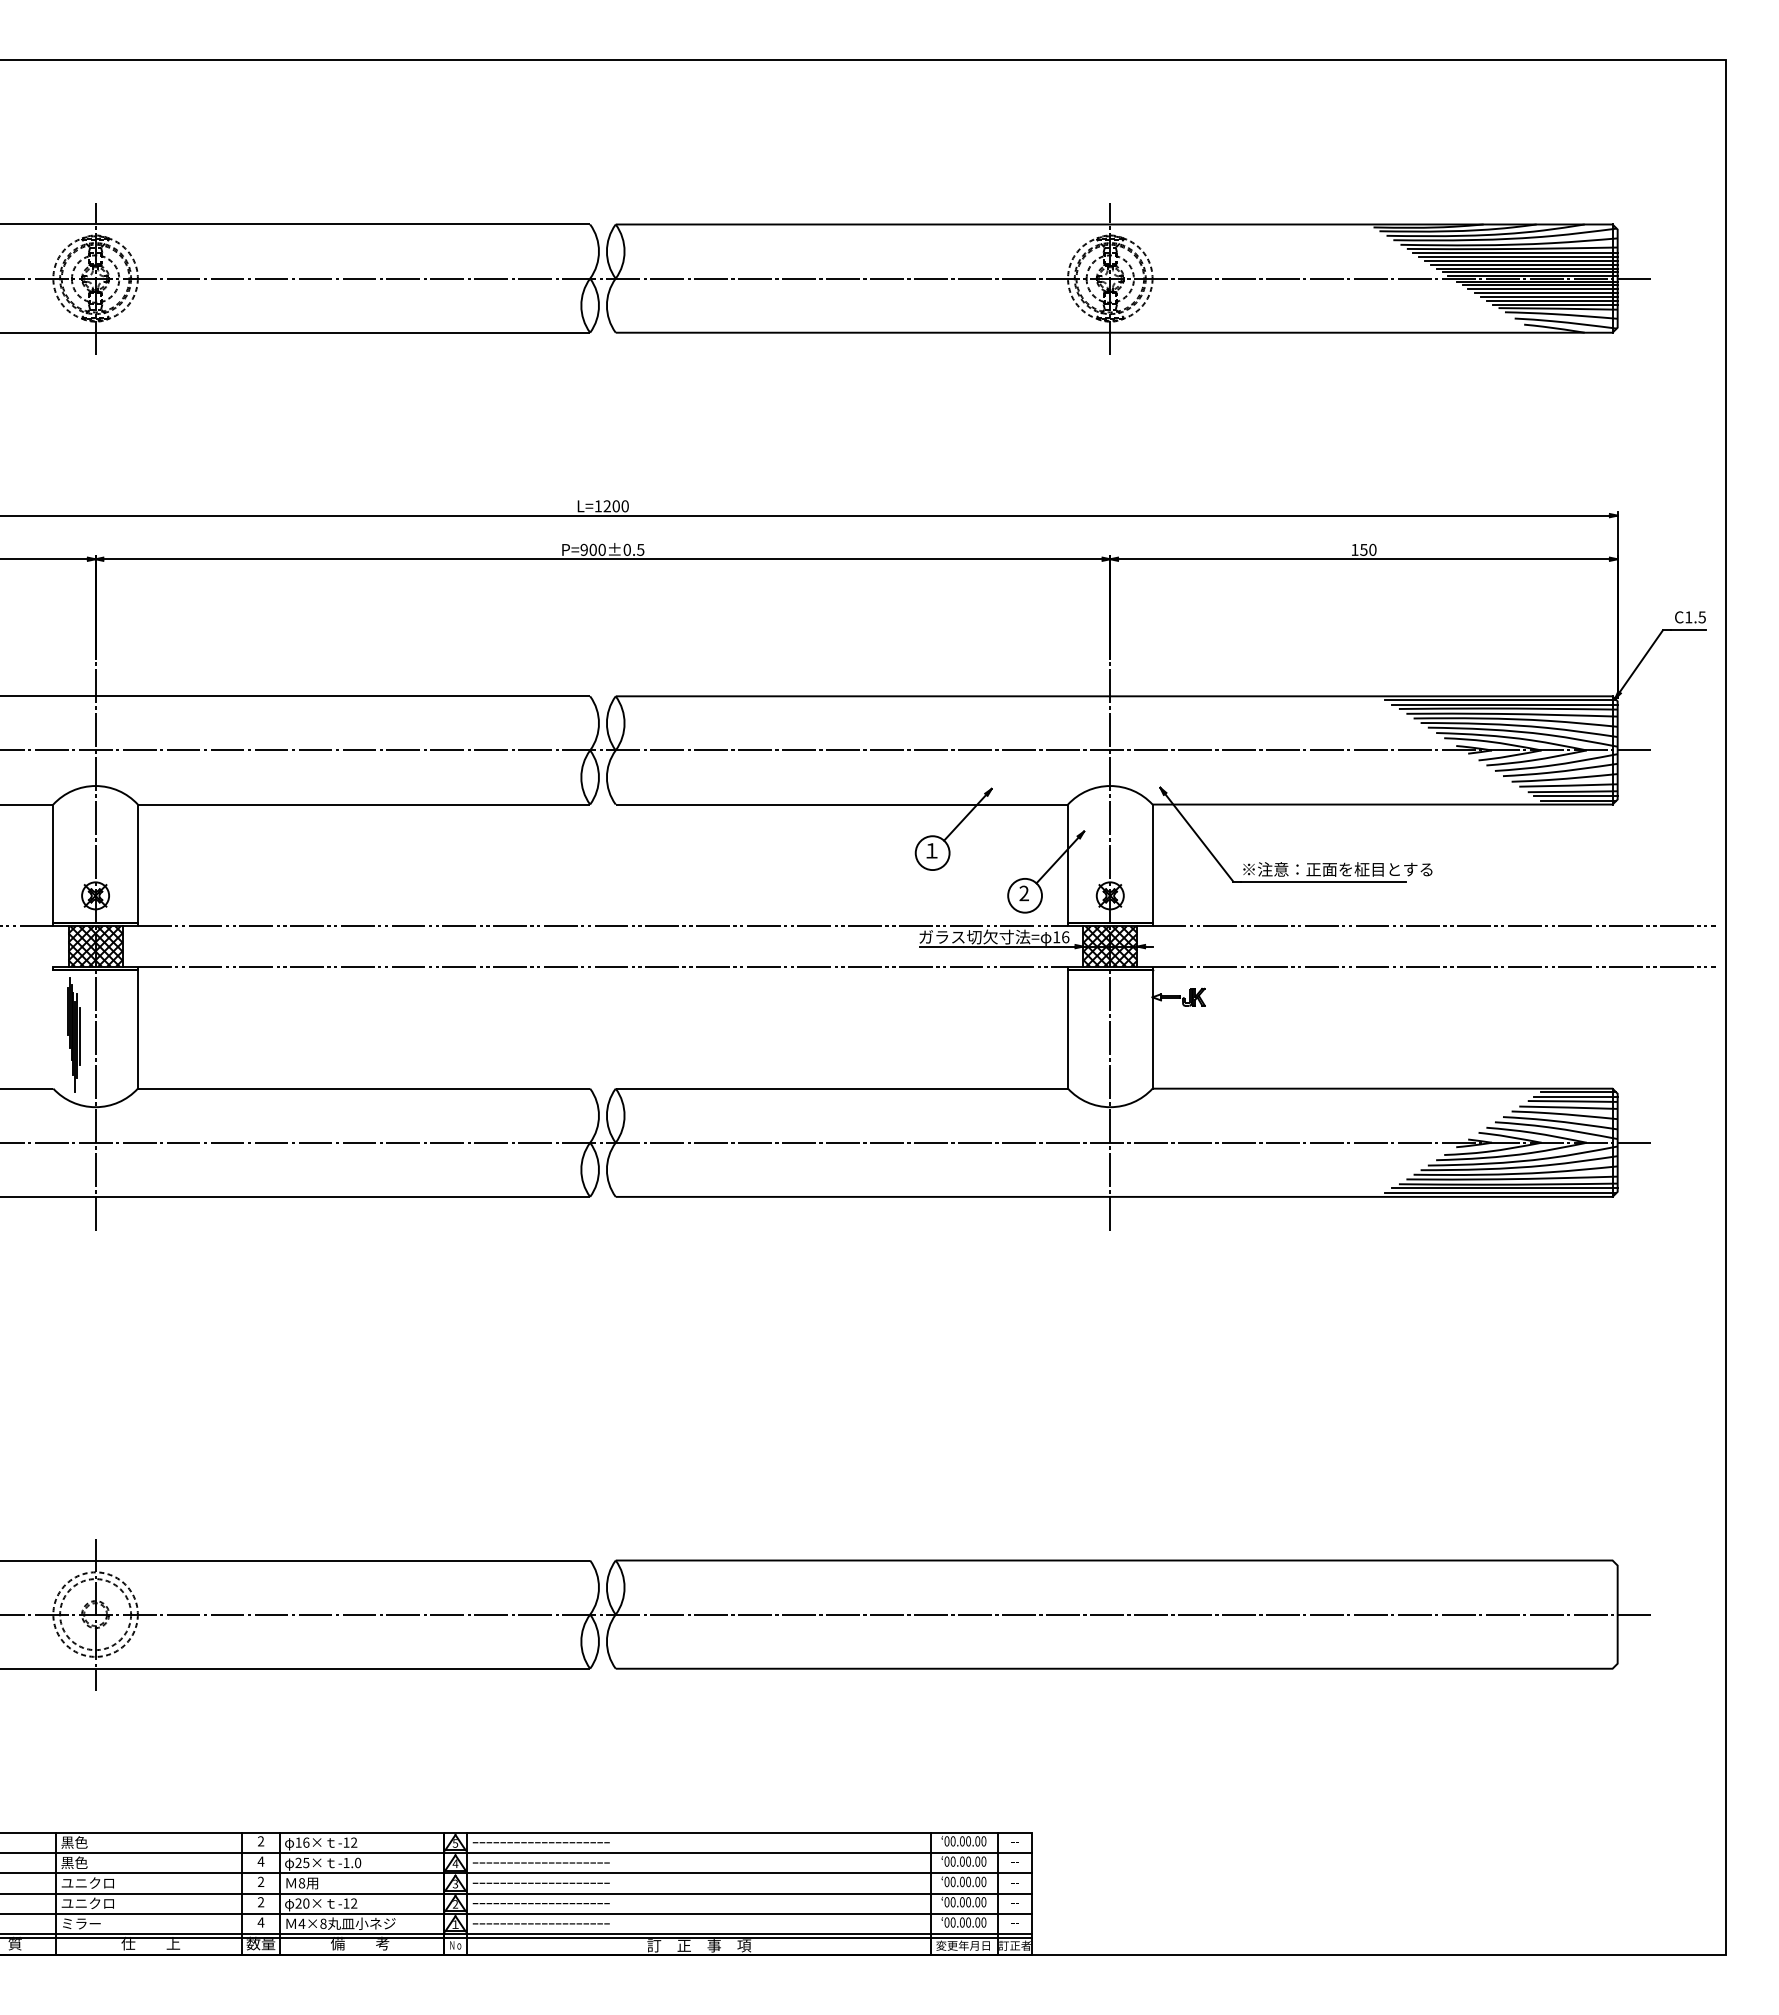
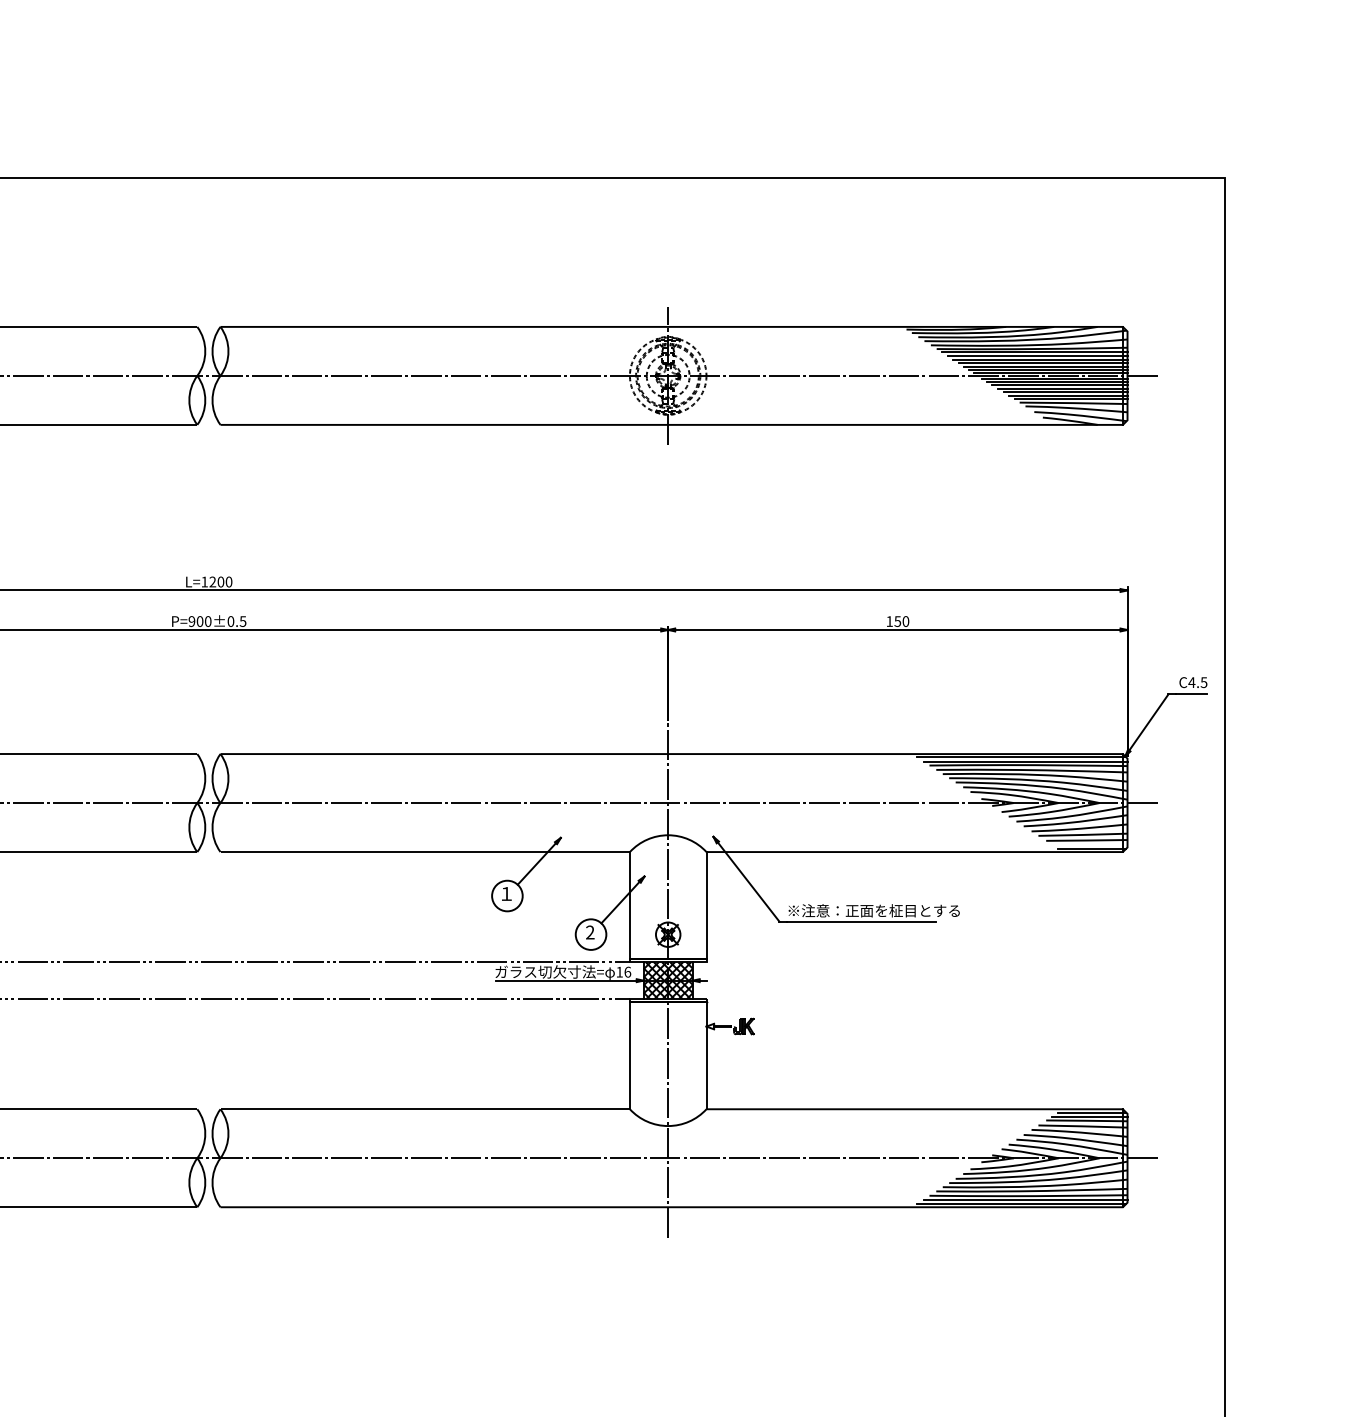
text: (1688, 617) -> (1191, 682), C1.5 -> C4.5
line: (1575, 796) -> (1089, 844), removed
line: (1433, 926) -> (960, 962), removed
line: (1433, 966) -> (960, 998), removed

